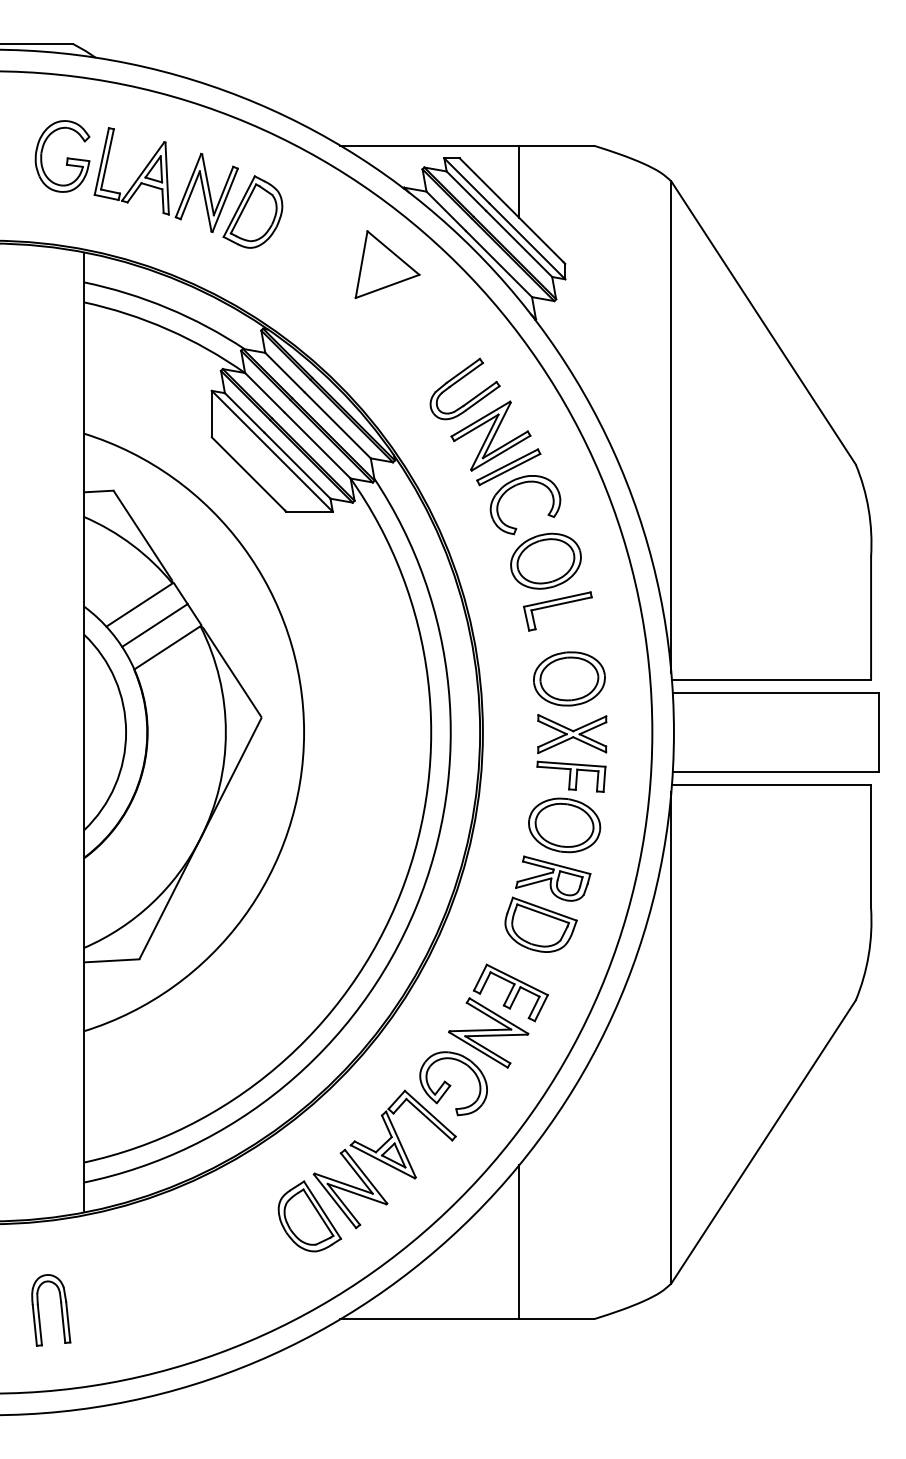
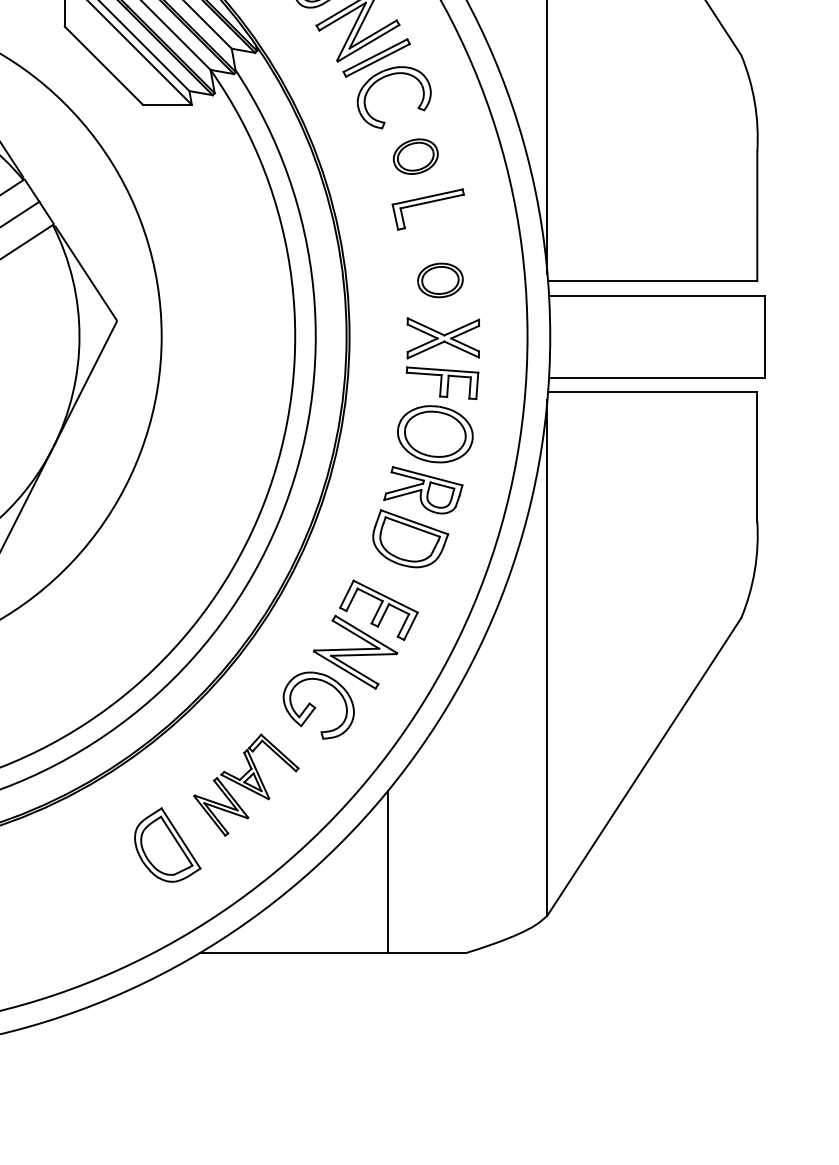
part: (545, 560) -> (415, 155), size x0.6
part: (569, 678) -> (440, 279), size x0.6
part: (384, 1159) -> (246, 785), size x0.7

